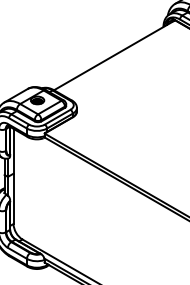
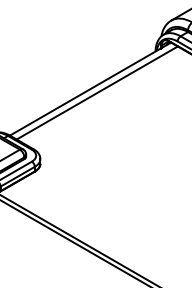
line: (119, 58) -> (97, 93), added

